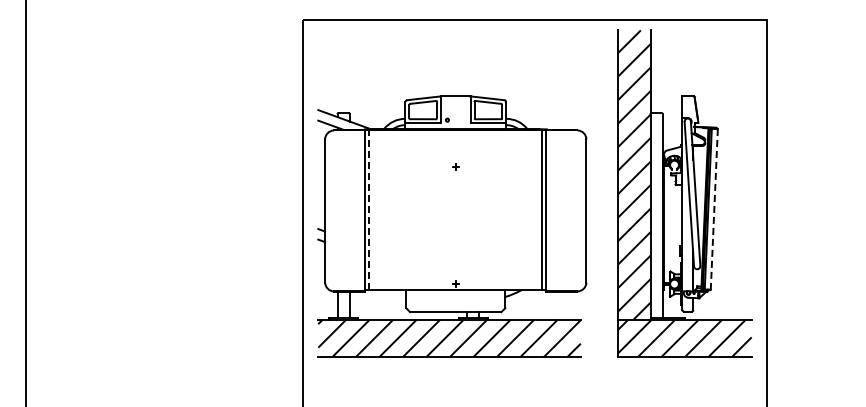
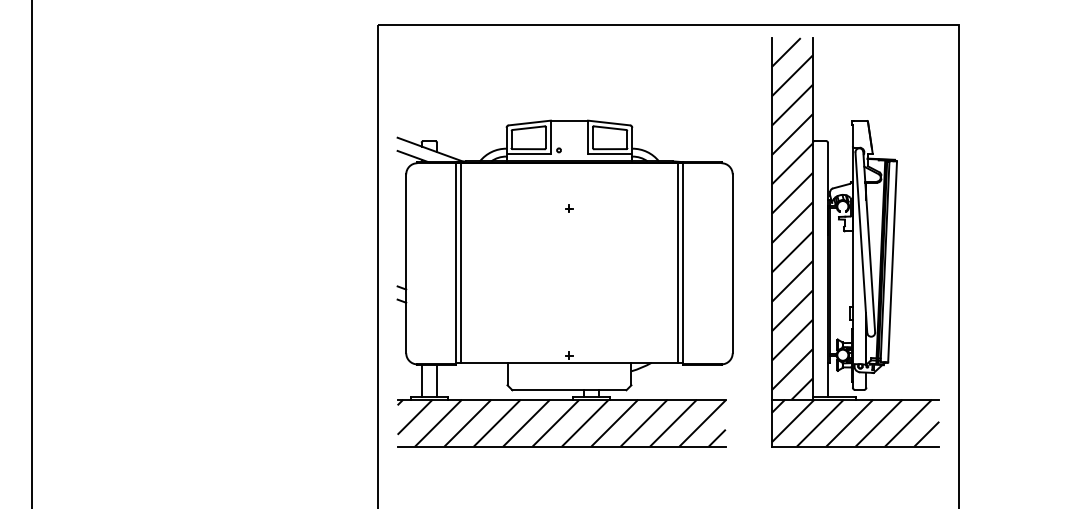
line: (714, 209) -> (892, 261), dashed -> solid
line: (369, 210) -> (461, 263), dashed -> solid

